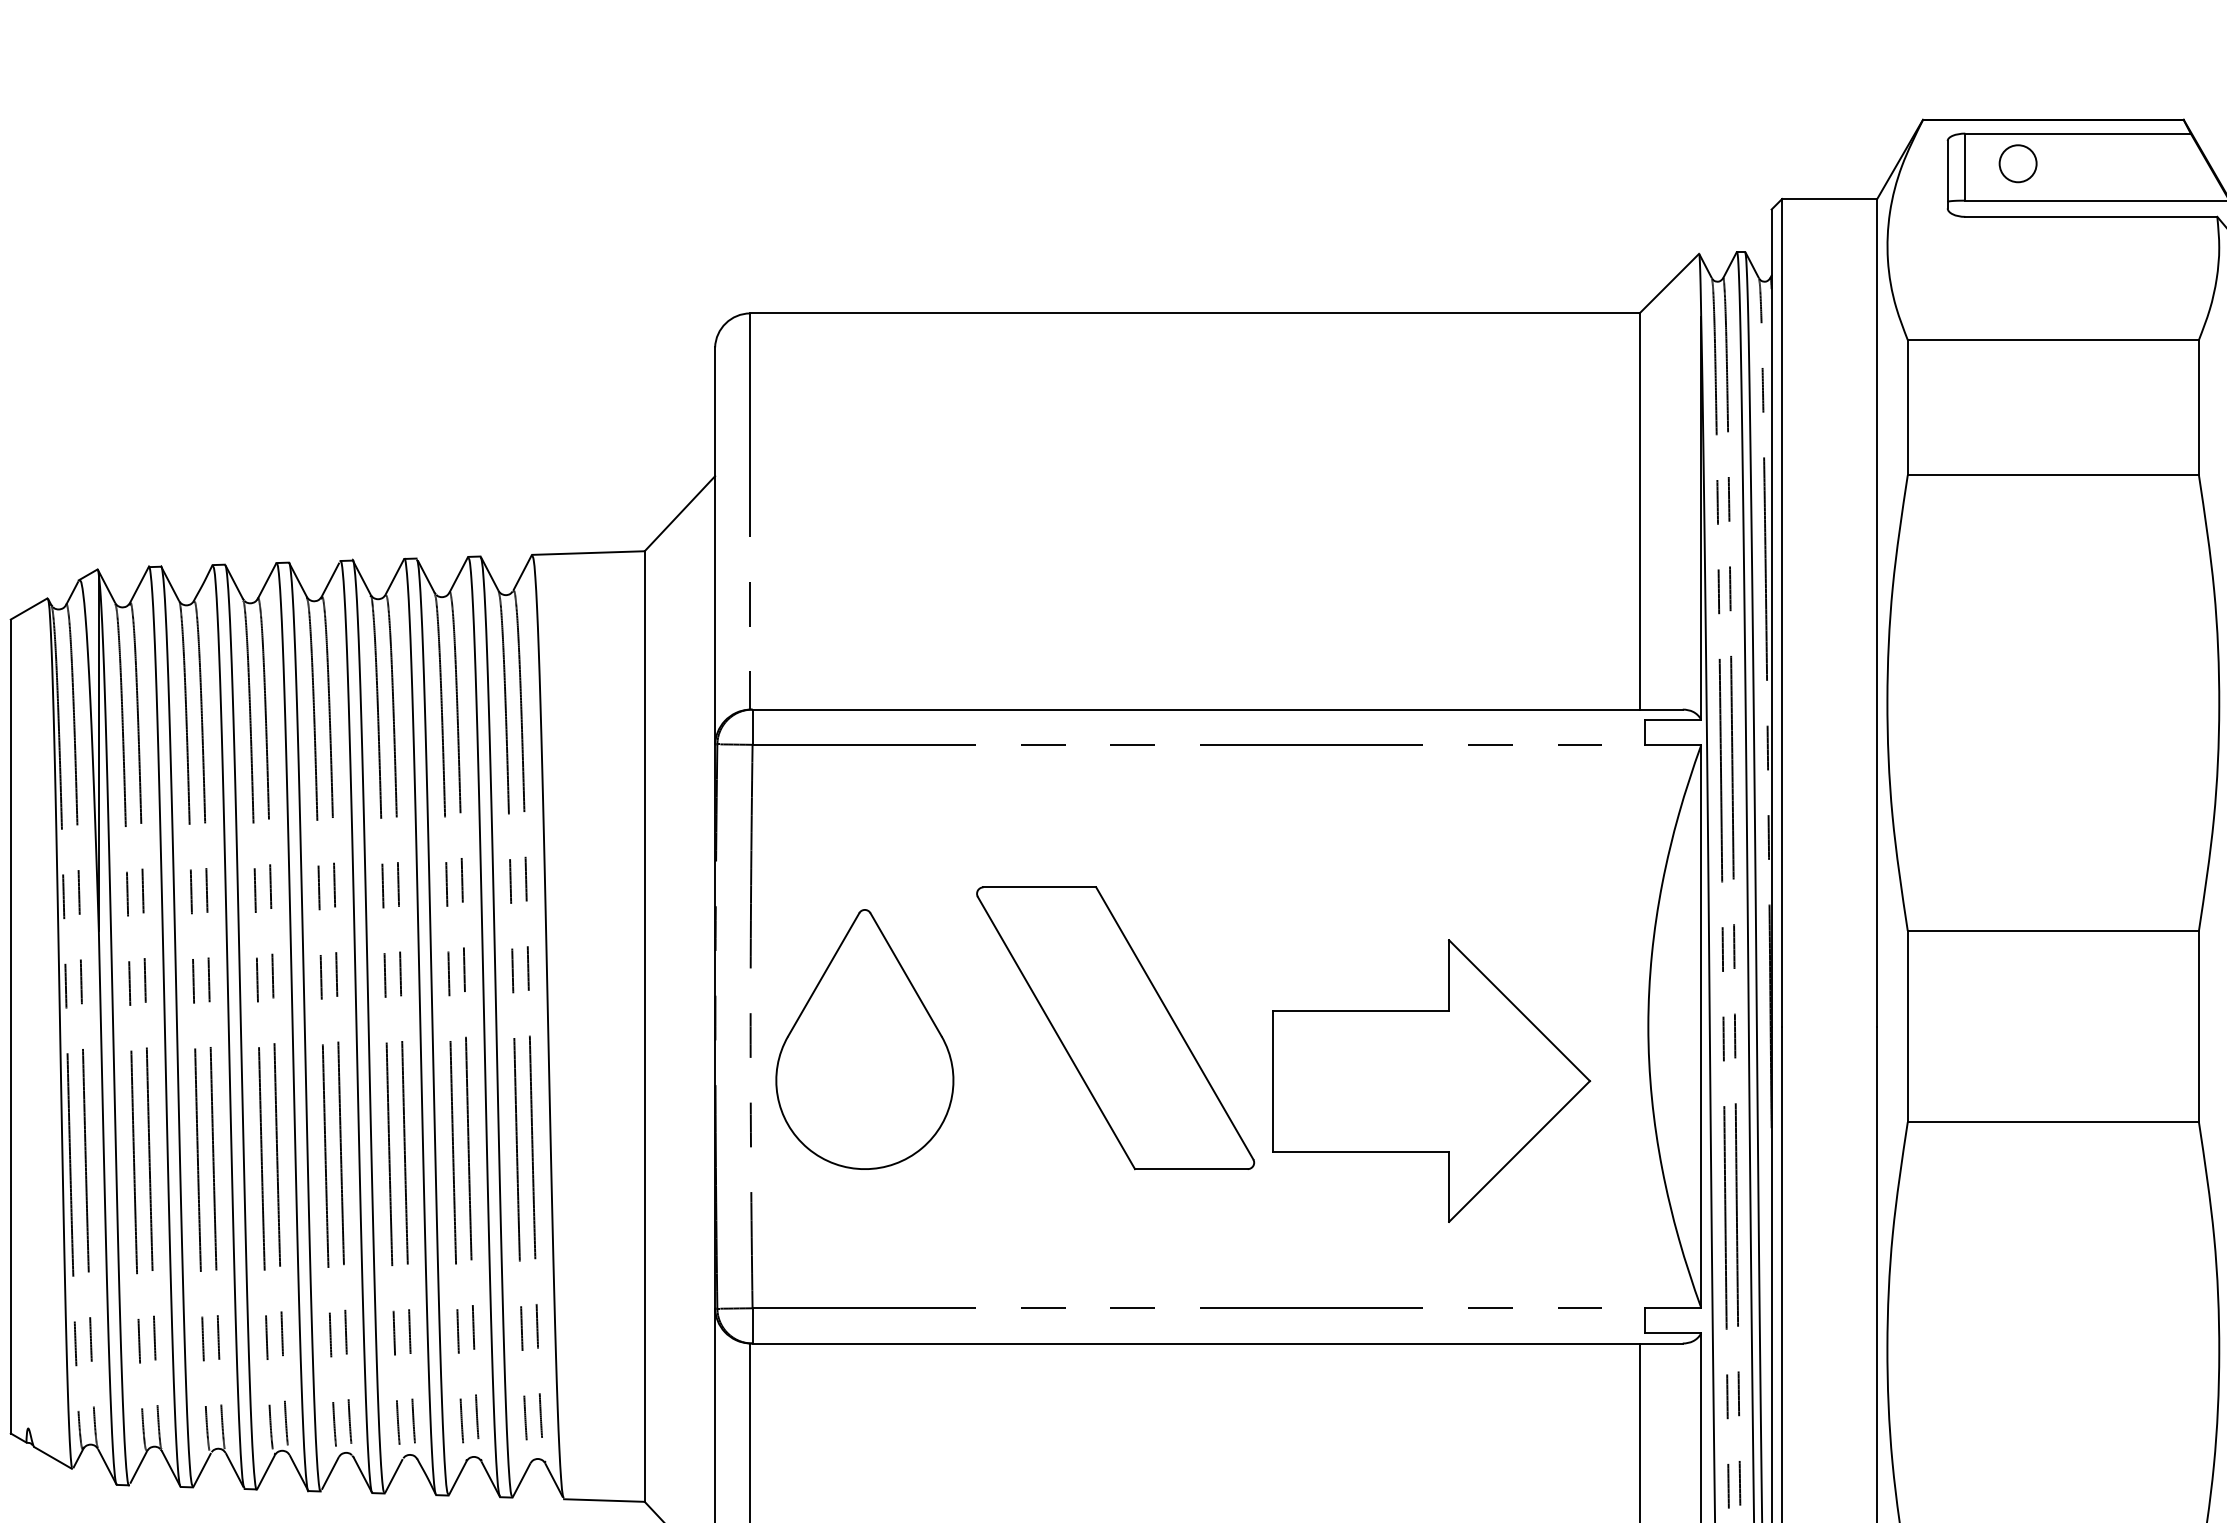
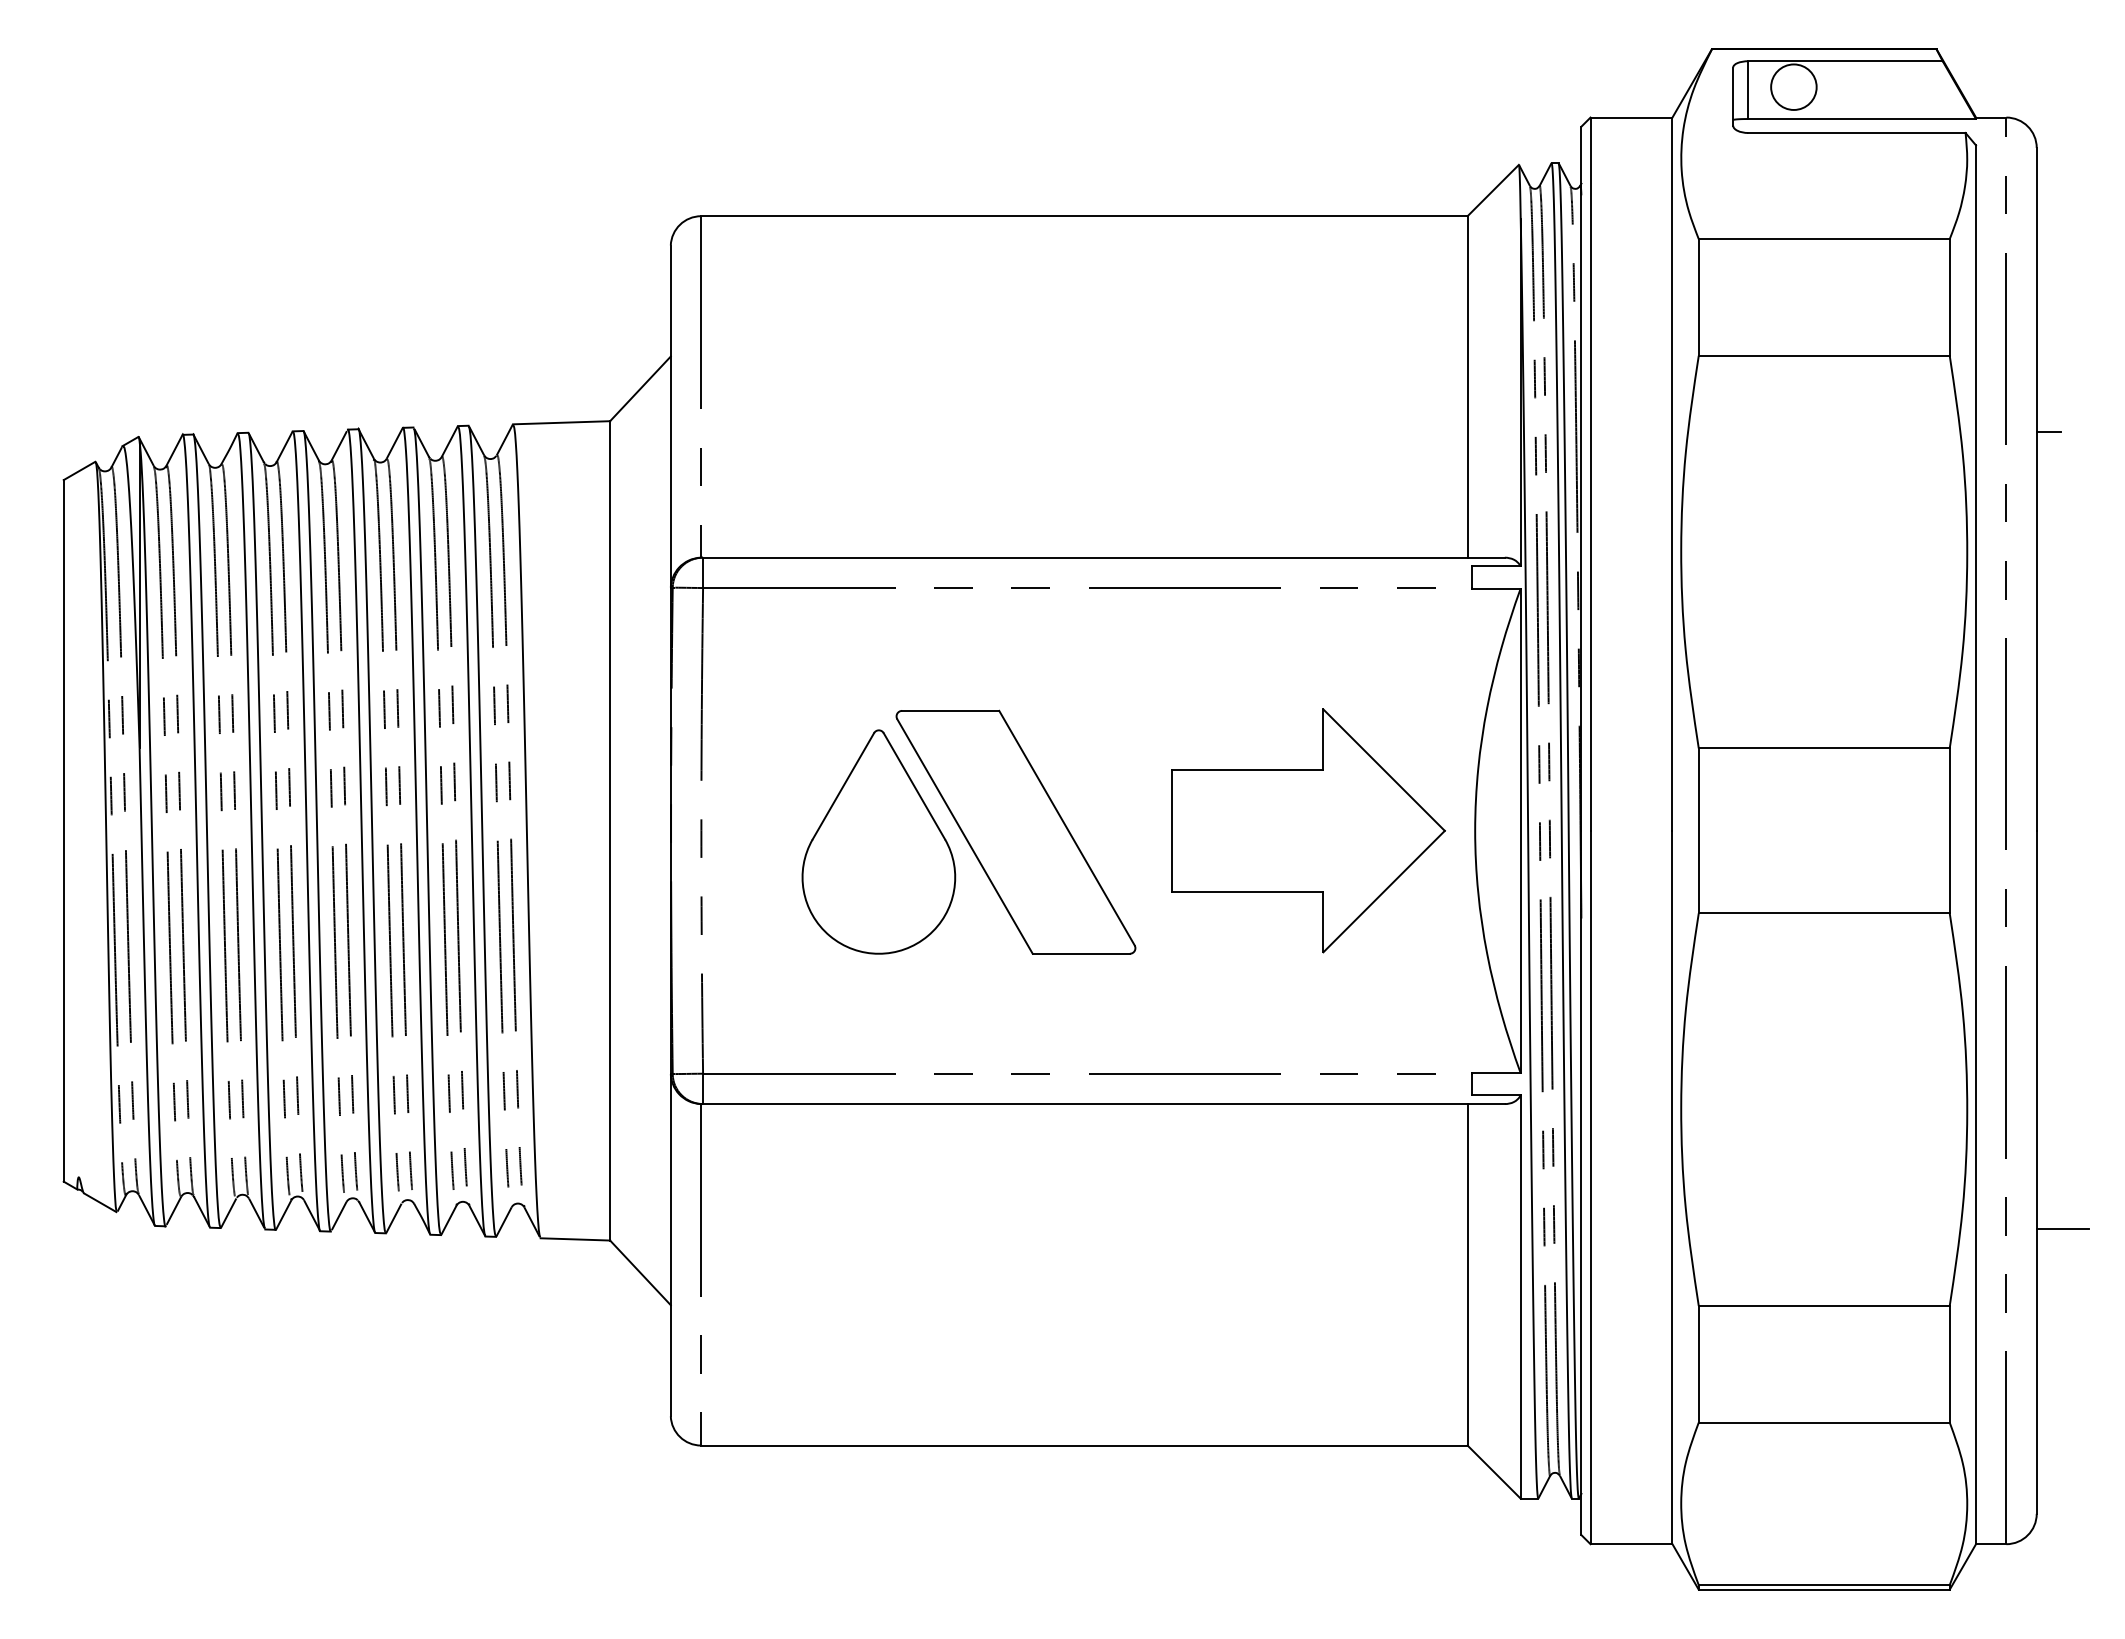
circle: (2017, 162) -> (1793, 86), size x1.43
part: (864, 1038) -> (878, 841), moved
part: (1431, 1080) -> (1308, 830), moved

